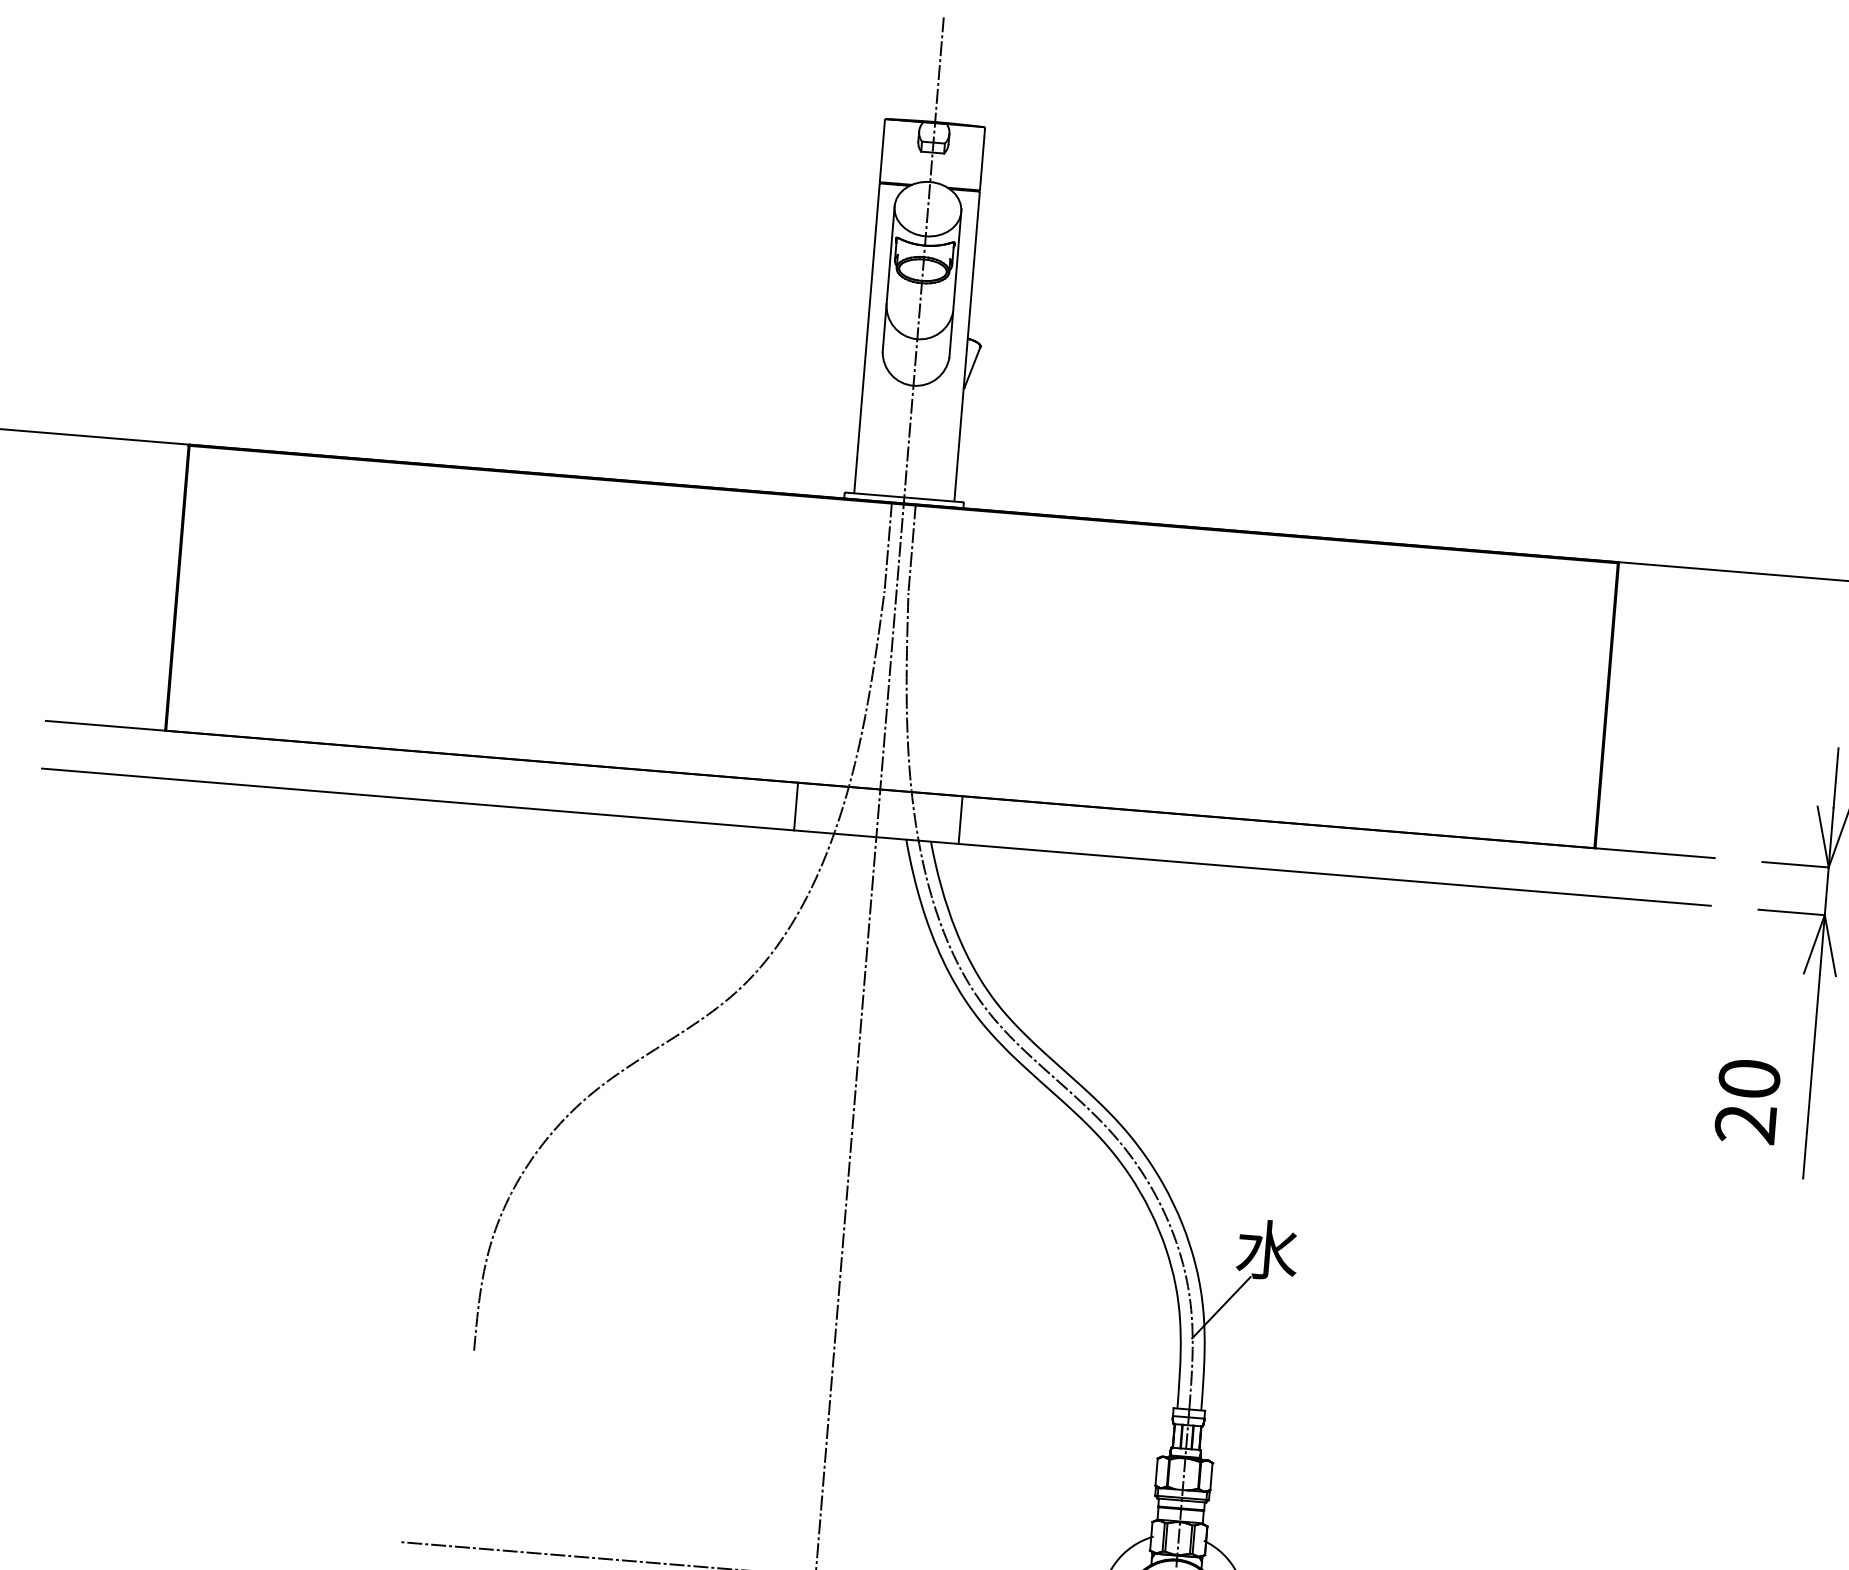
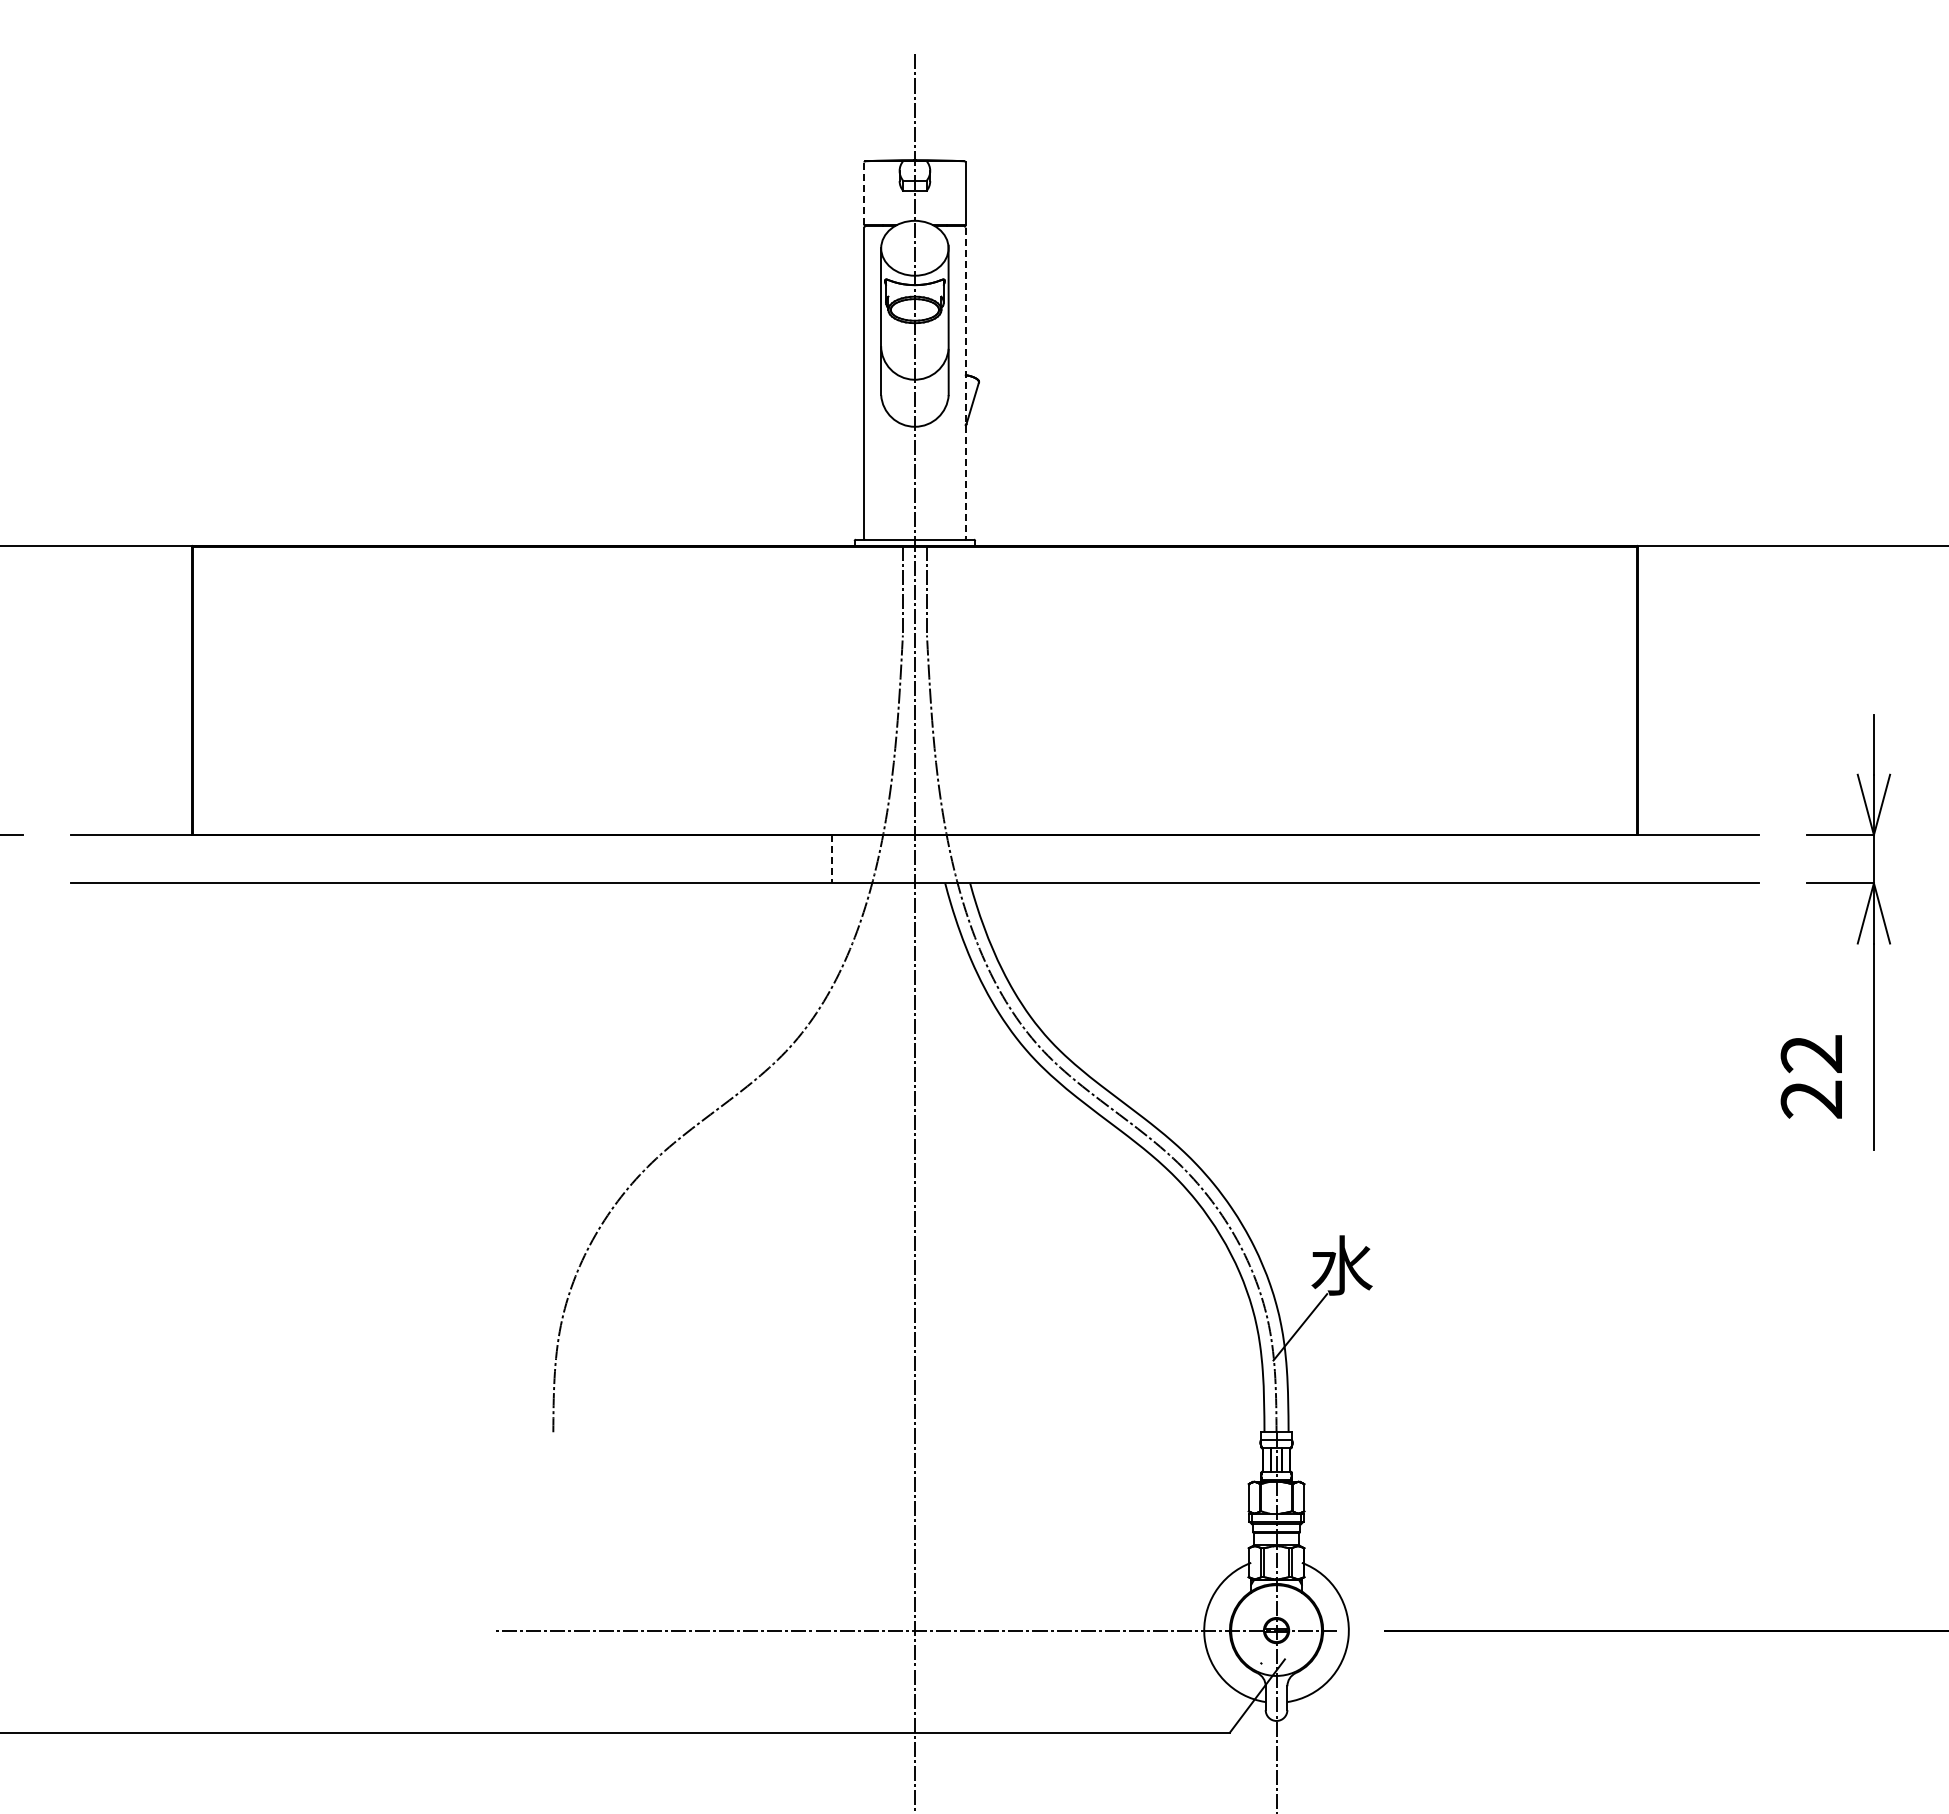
line: (882, 150) -> (864, 193), solid -> dashed
line: (967, 347) -> (965, 383), solid -> dashed
line: (795, 806) -> (831, 859), solid -> dashed
line: (960, 820) -> (998, 859), removed
text: (1749, 1079) -> (1811, 1054), 20 -> 22

